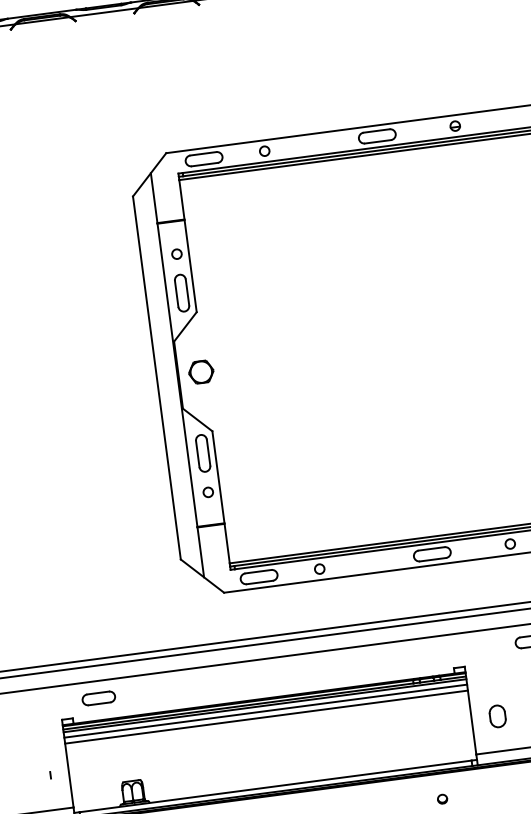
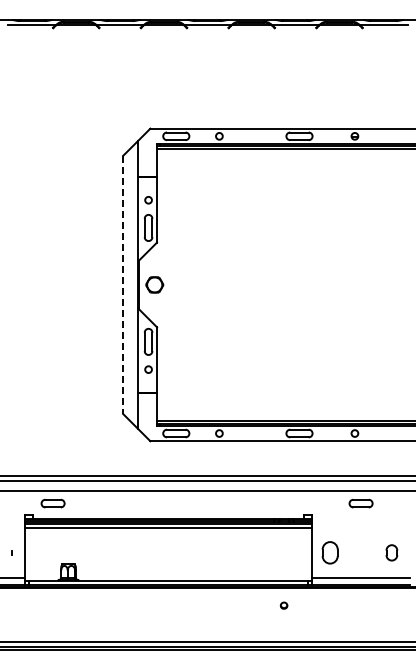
line: (157, 378) -> (123, 285), solid -> dashed
part: (497, 715) -> (330, 552), size x1.4
line: (266, 717) -> (168, 532), removed

